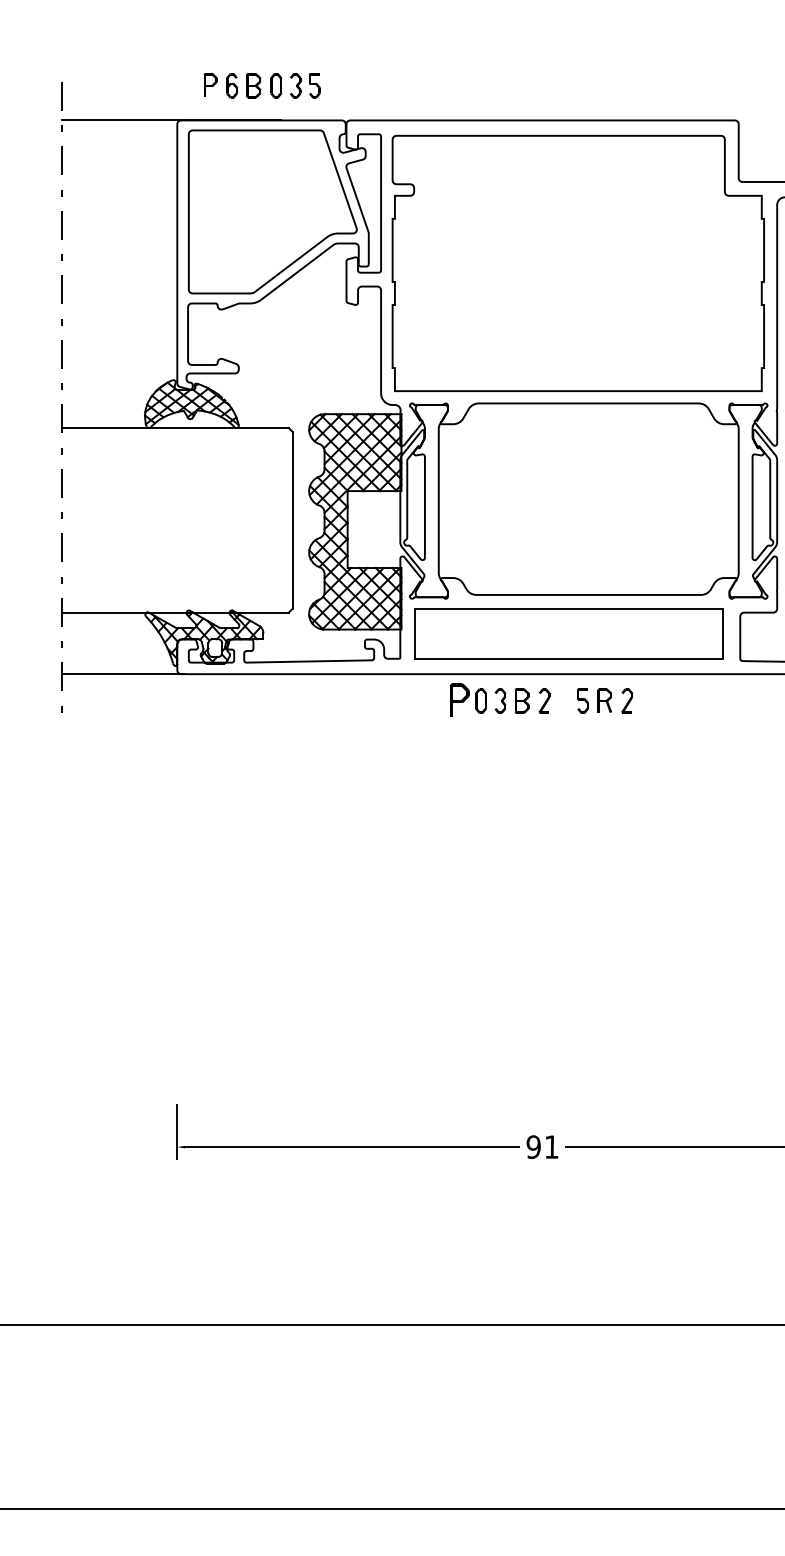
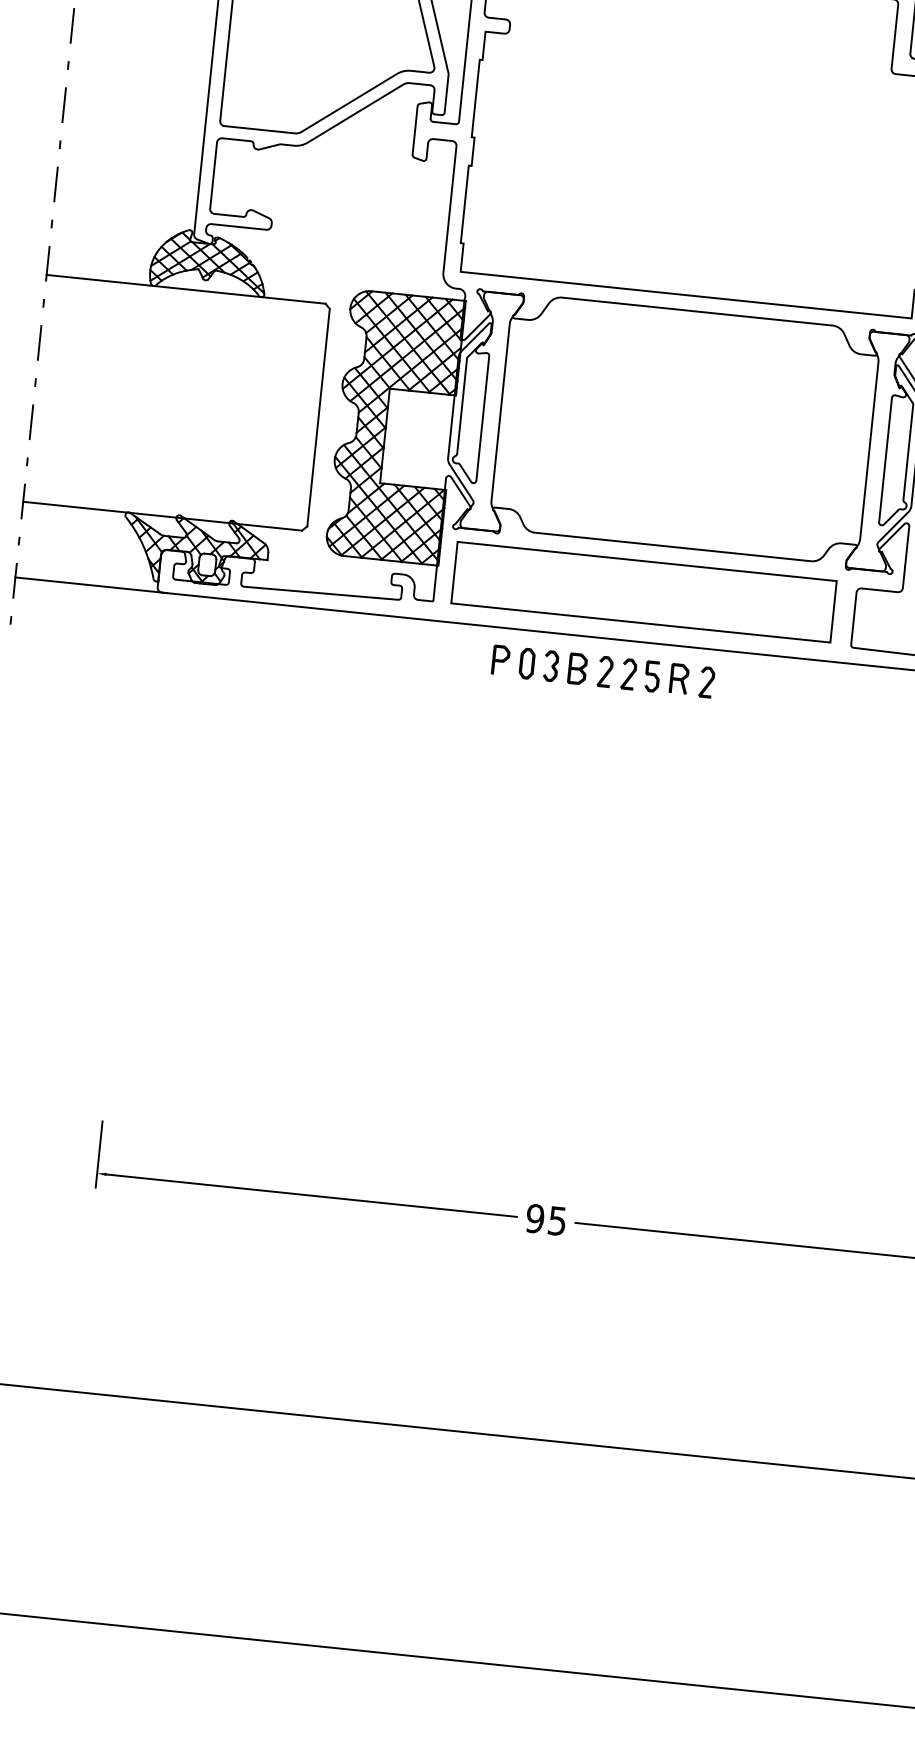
part: (459, 700) -> (500, 660), size x0.71
part: (563, 700) -> (628, 673), added
text: (551, 1147) -> (557, 1221), 91 -> 95

